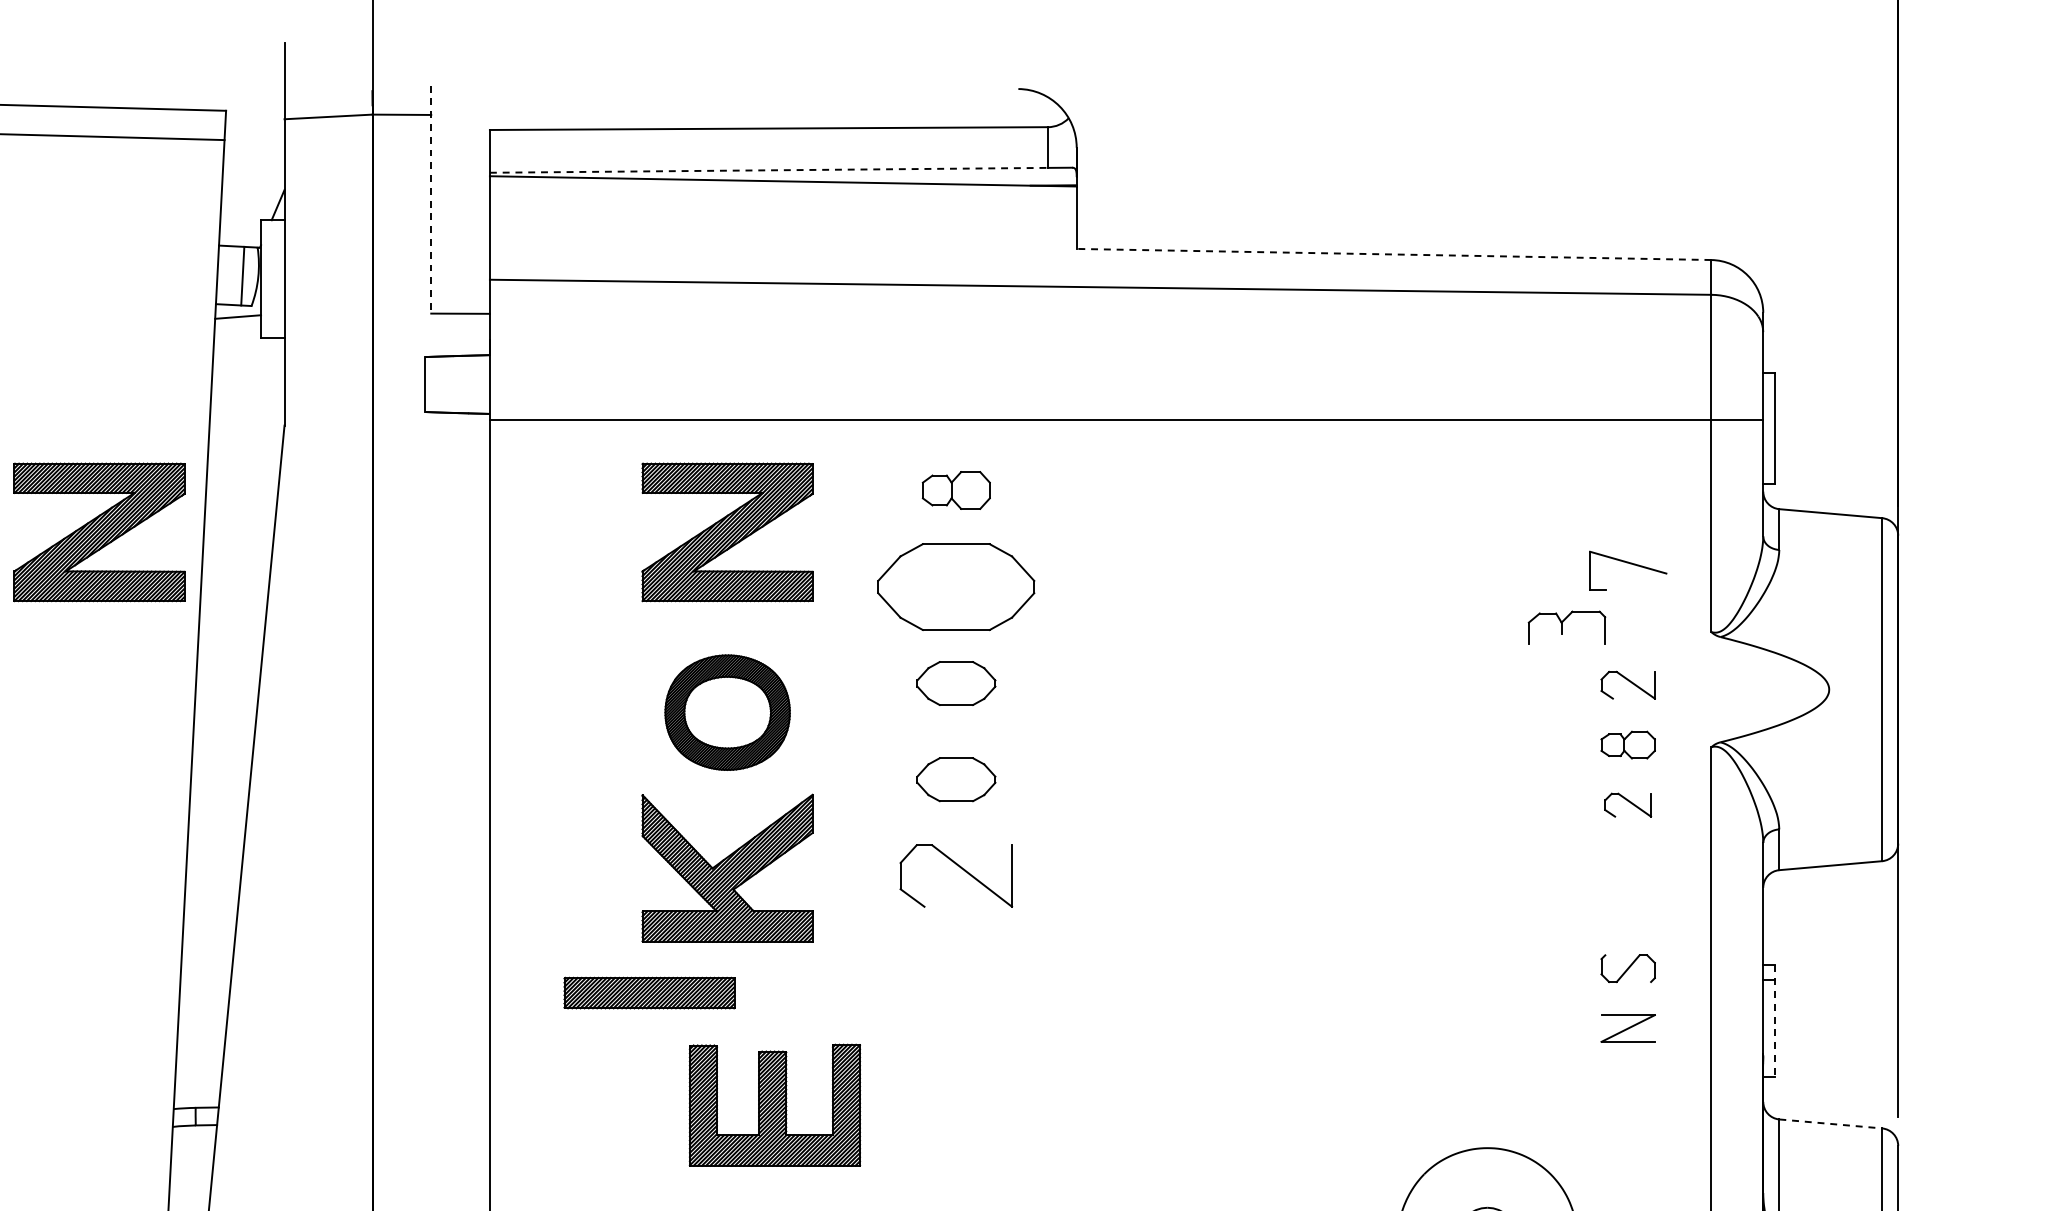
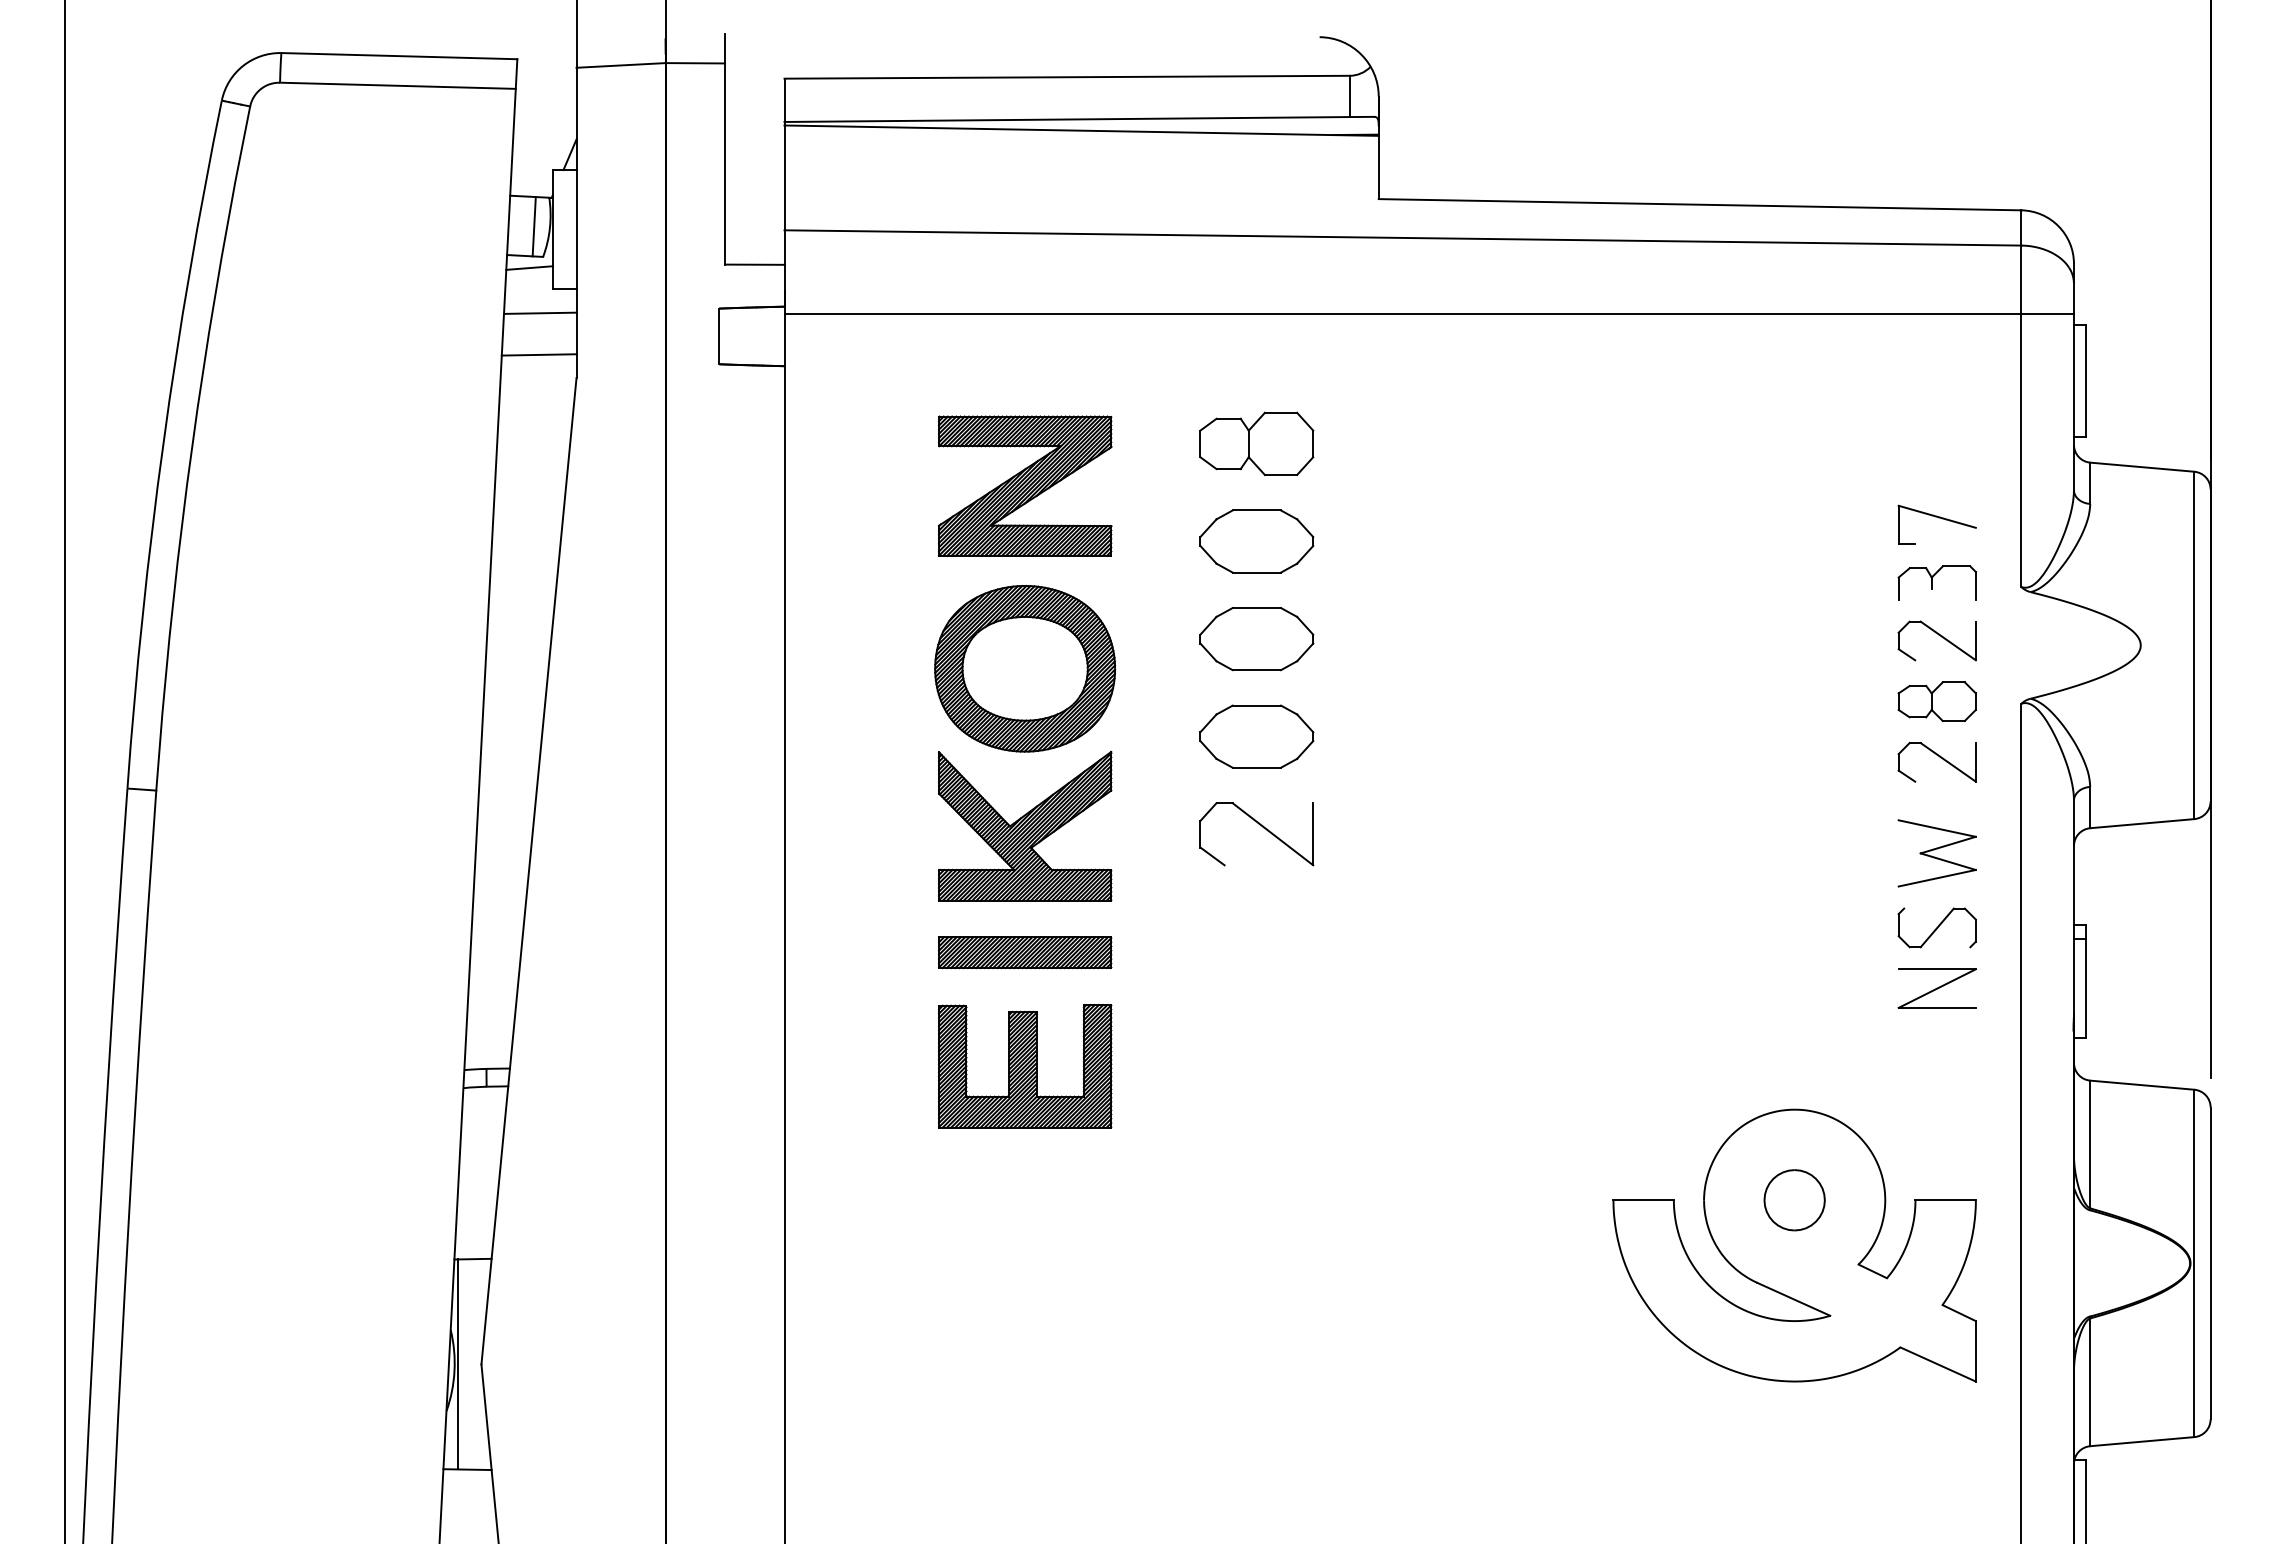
line: (769, 170) -> (1067, 119), dashed -> solid
line: (431, 199) -> (725, 149), dashed -> solid
line: (1393, 254) -> (1699, 204), dashed -> solid
line: (247, 360) -> (539, 312), added
line: (246, 402) -> (538, 354), added
line: (1125, 420) -> (1428, 314), moved
part: (956, 490) -> (1256, 443), size x1.67
part: (99, 531) -> (389, 485), removed
part: (956, 587) -> (1256, 541), size x0.71
part: (1566, 627) -> (1936, 582), moved
part: (956, 683) -> (1256, 639), size x1.43
part: (1627, 684) -> (1936, 640), size x1.43
part: (727, 712) -> (1025, 668), size x1.43
part: (1627, 745) -> (1936, 701), size x1.43
part: (956, 779) -> (1256, 736), size x1.43
part: (1627, 805) -> (1936, 762), size x1.67
part: (1627, 895) -> (1936, 853), added
part: (1627, 968) -> (1936, 927), size x1.43
part: (649, 992) -> (1025, 952), moved
line: (1774, 1021) -> (2085, 981), dashed -> solid
part: (1627, 1028) -> (1936, 988), size x1.43
part: (775, 1105) -> (1025, 1066), moved
line: (1830, 1124) -> (2142, 1085), dashed -> solid

